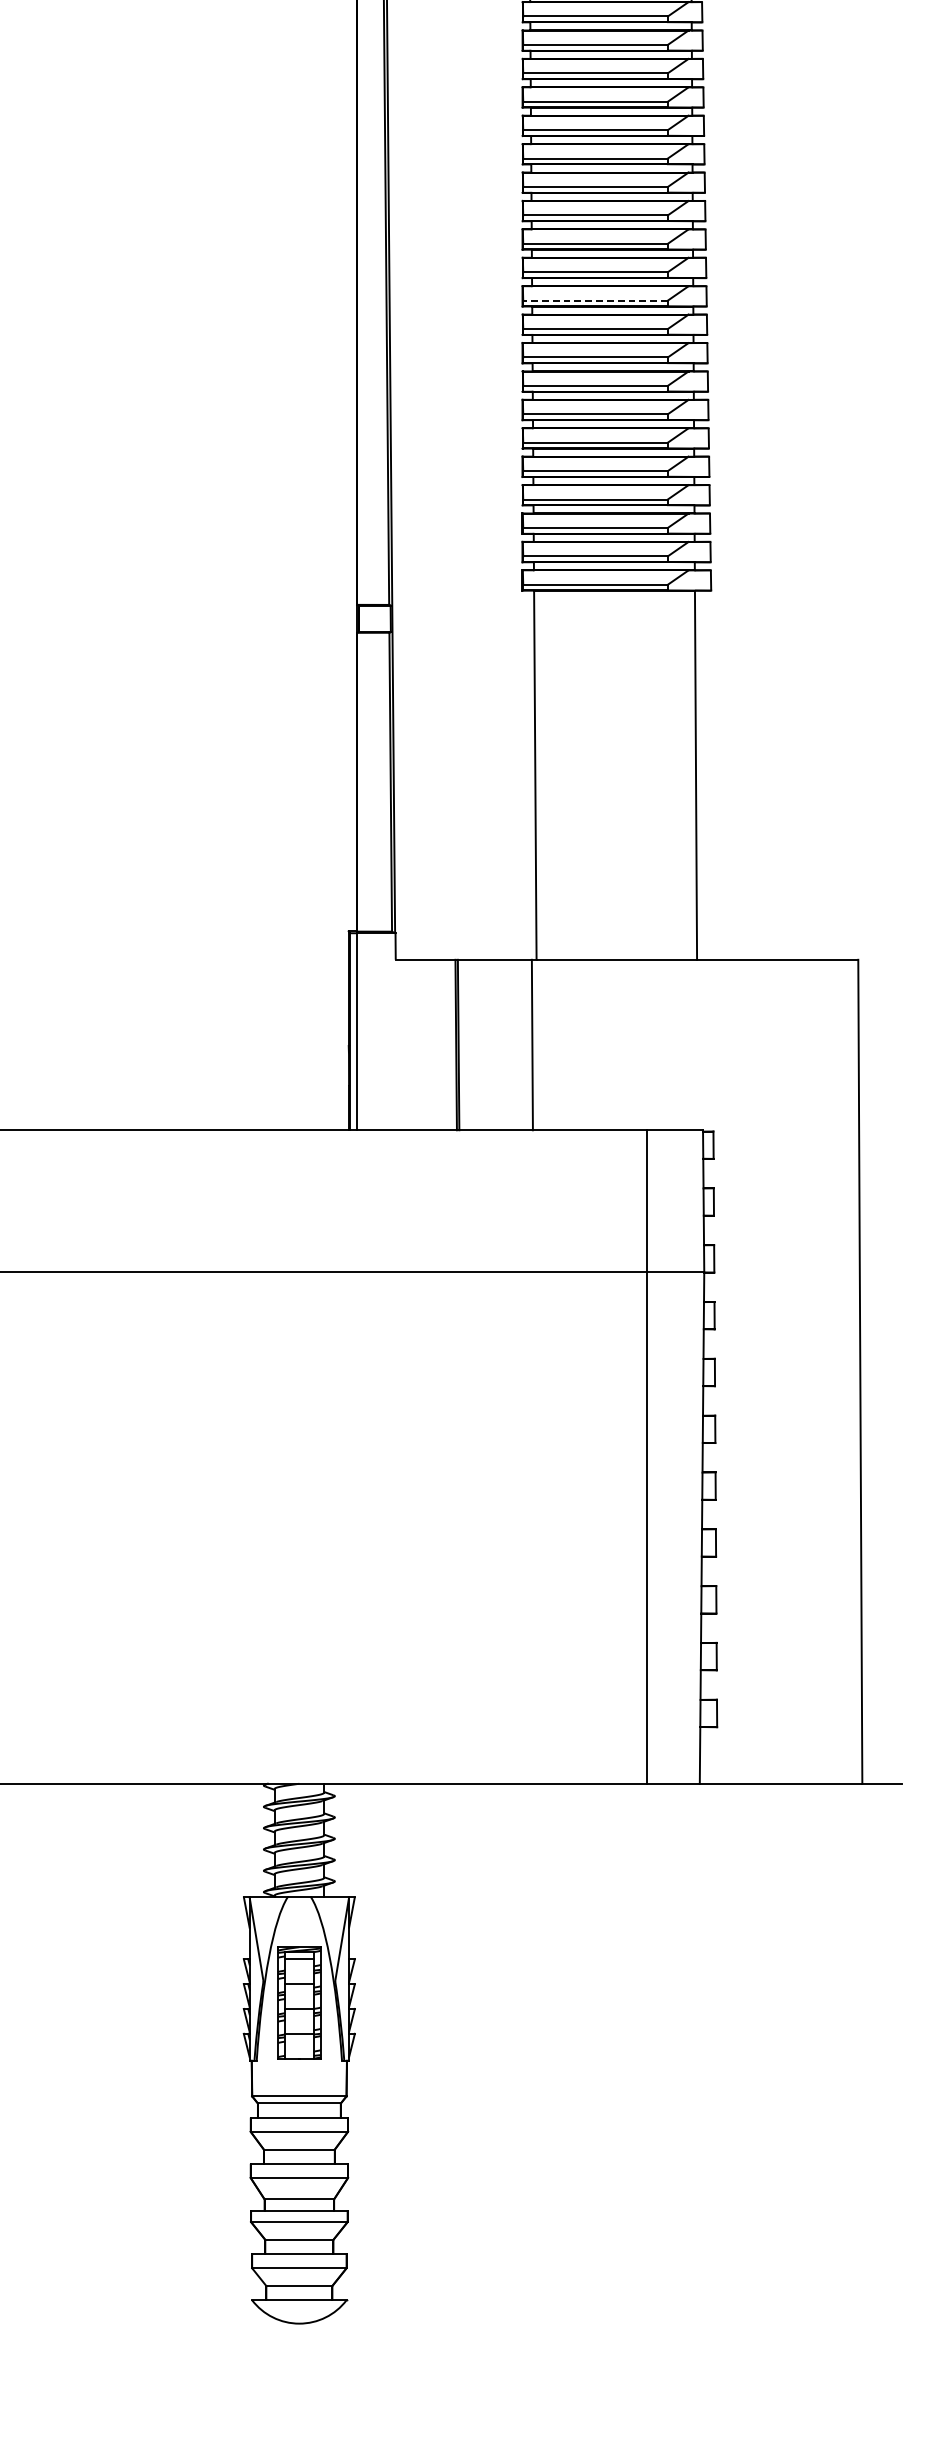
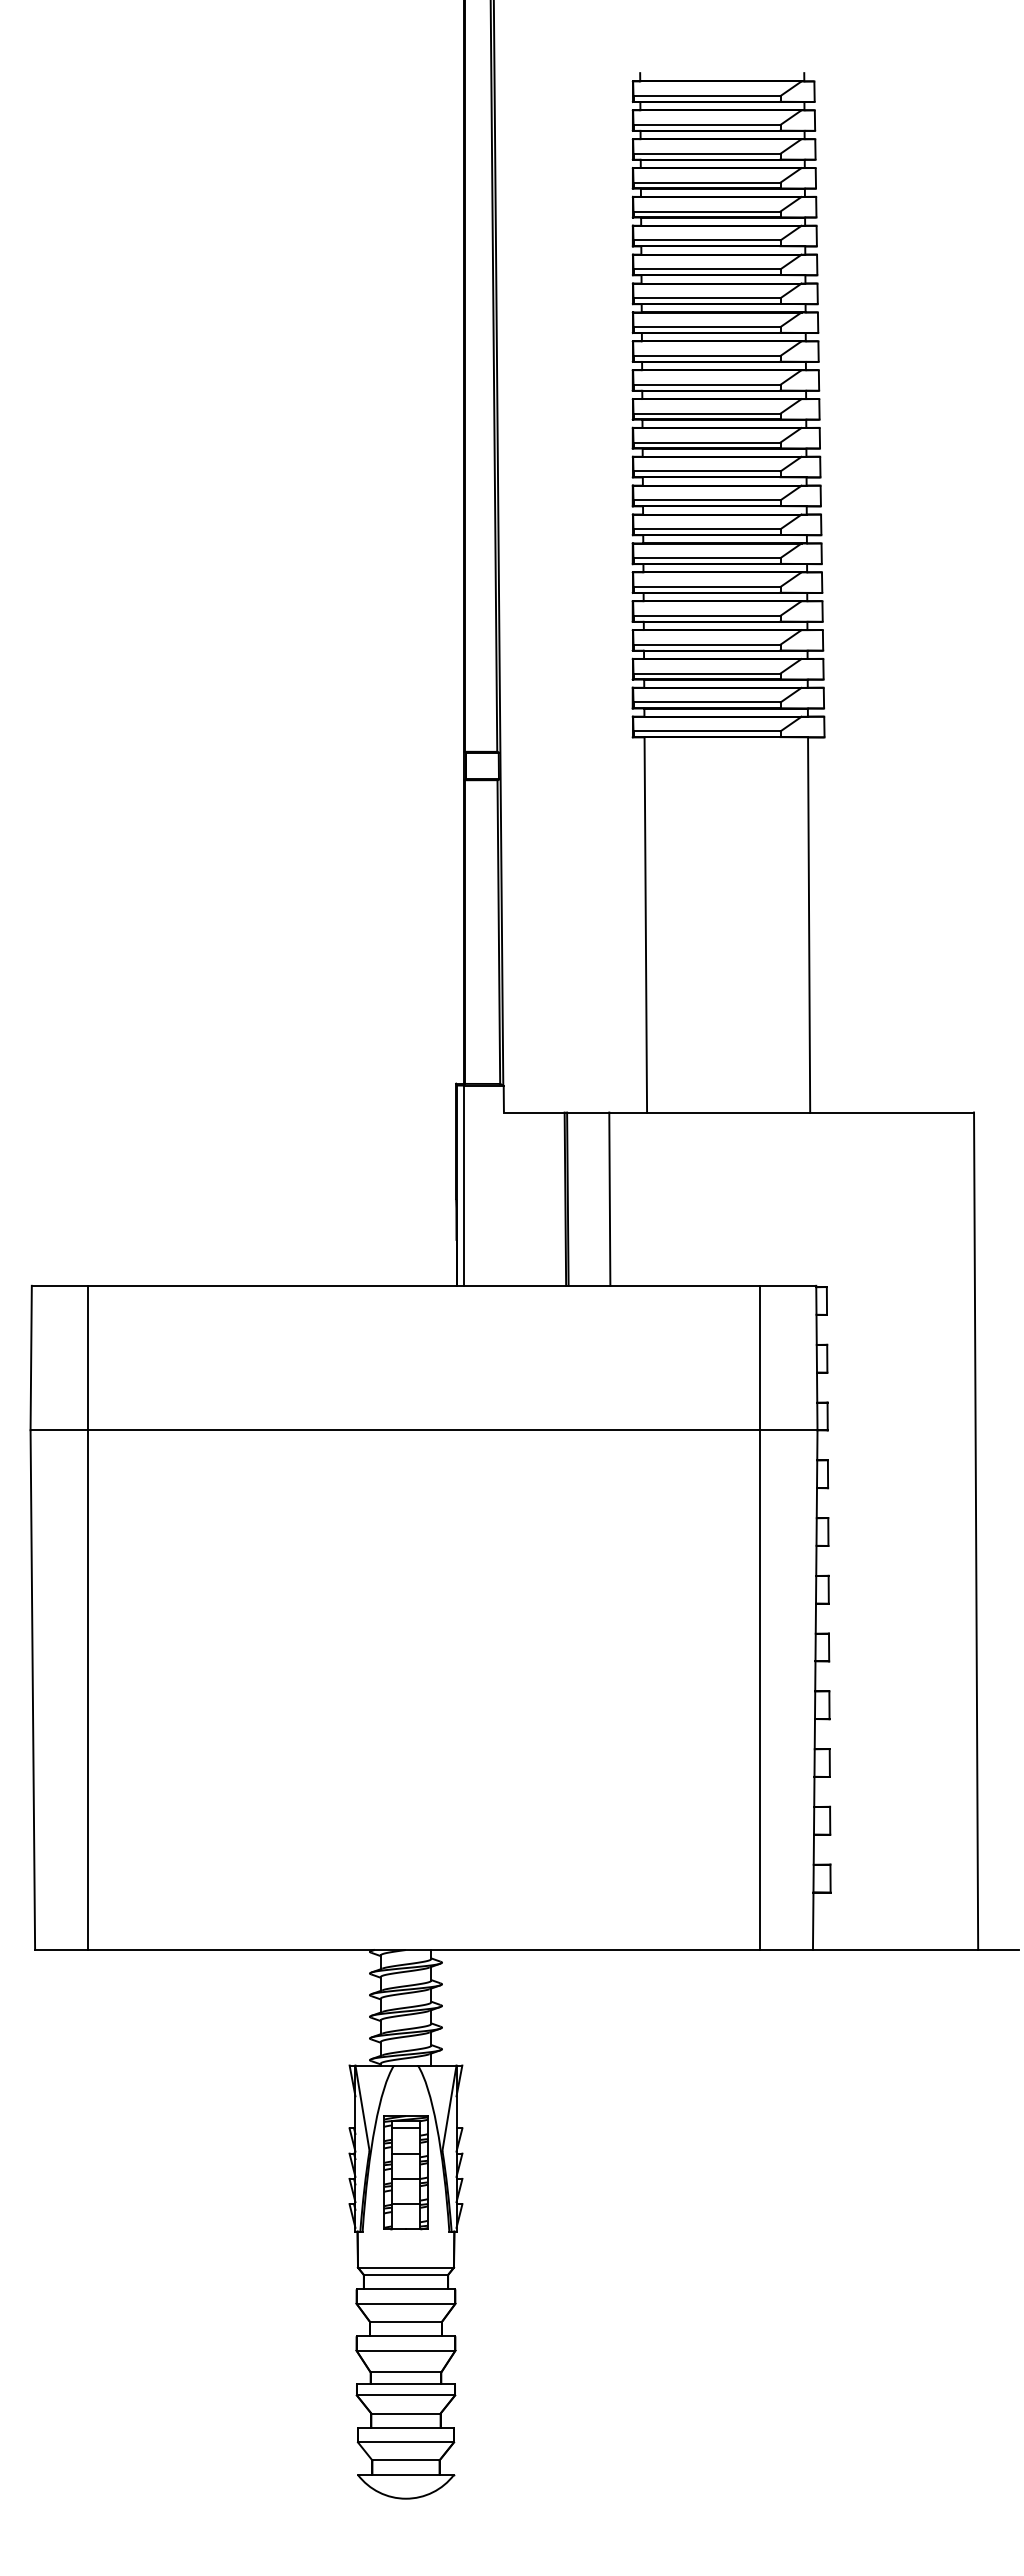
line: (596, 300) -> (707, 442), dashed -> solid
line: (532, 1044) -> (609, 1198), moved

